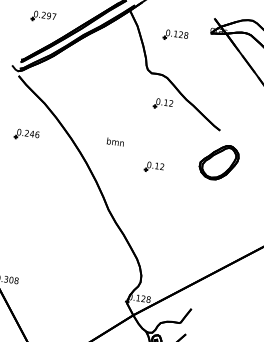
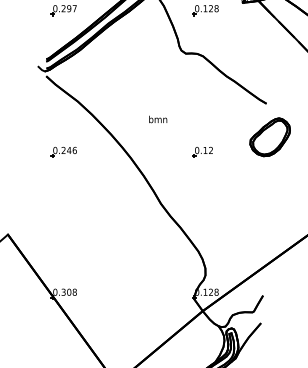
part: (163, 103) -> (202, 83), removed
part: (26, 134) -> (63, 151), moved
text: (115, 142) -> (158, 119), moved

